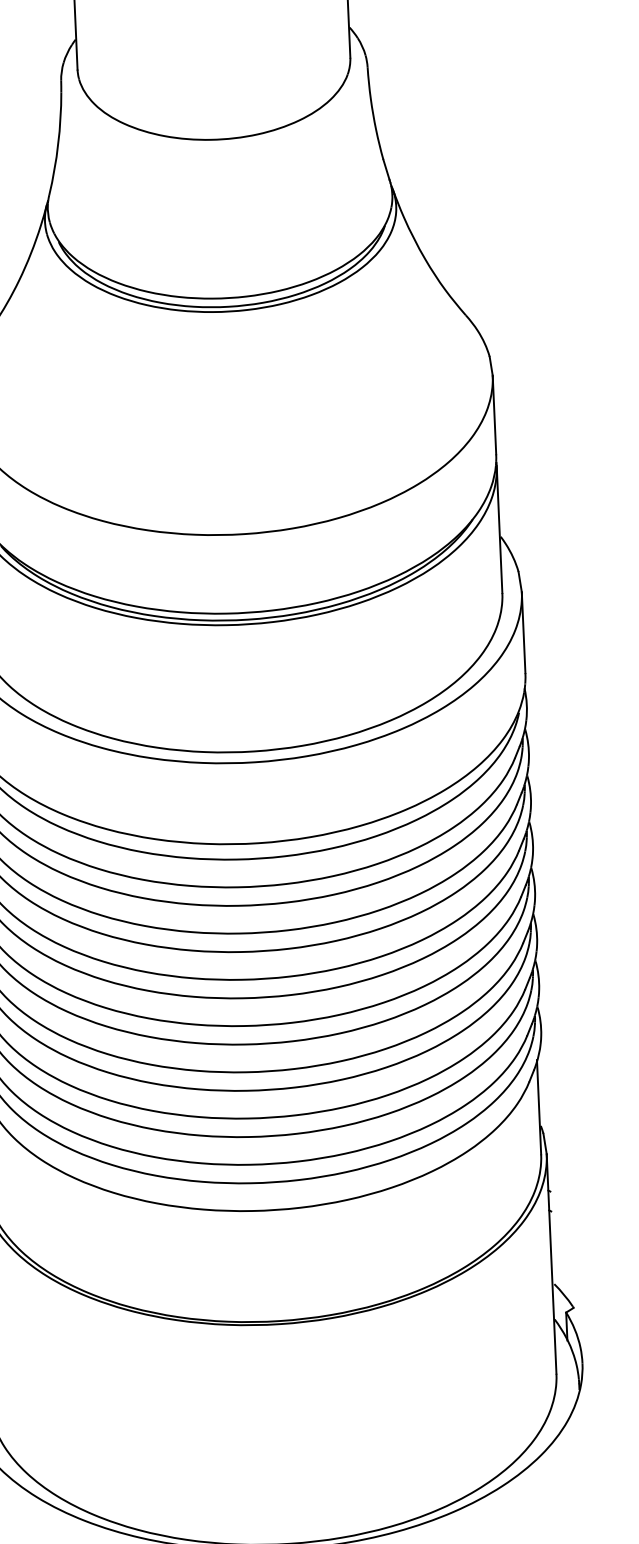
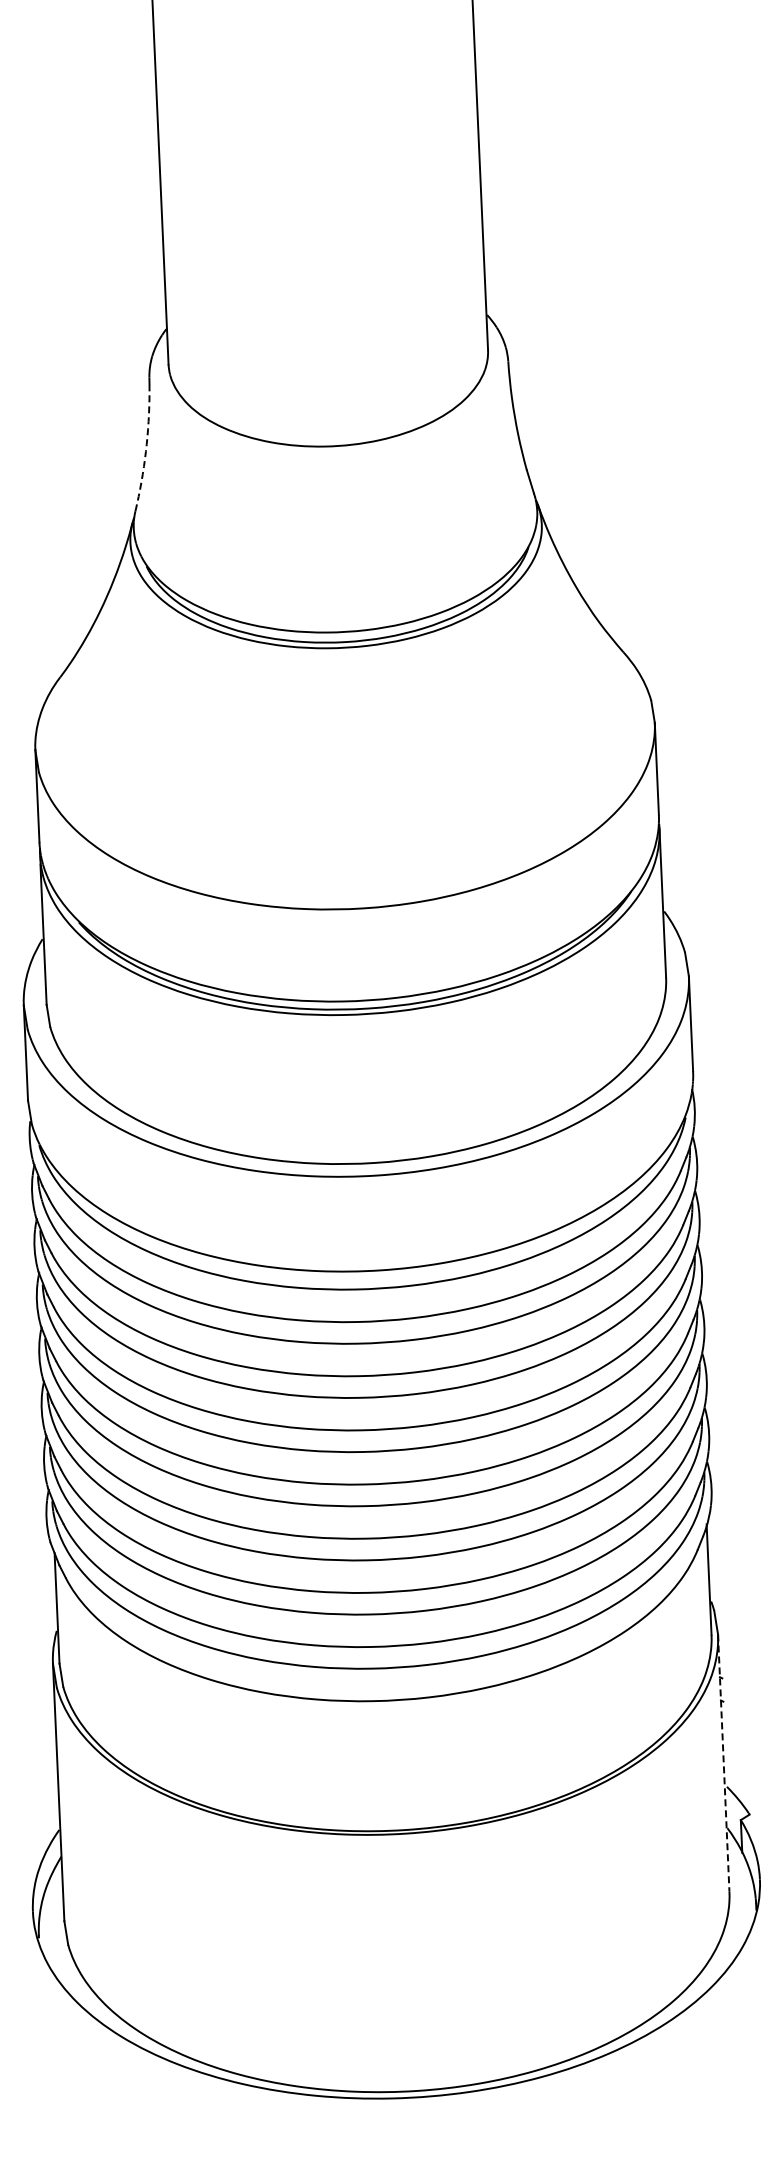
arc: (57, 144) -> (145, 451), solid -> dashed
line: (551, 1264) -> (723, 1763), solid -> dashed

